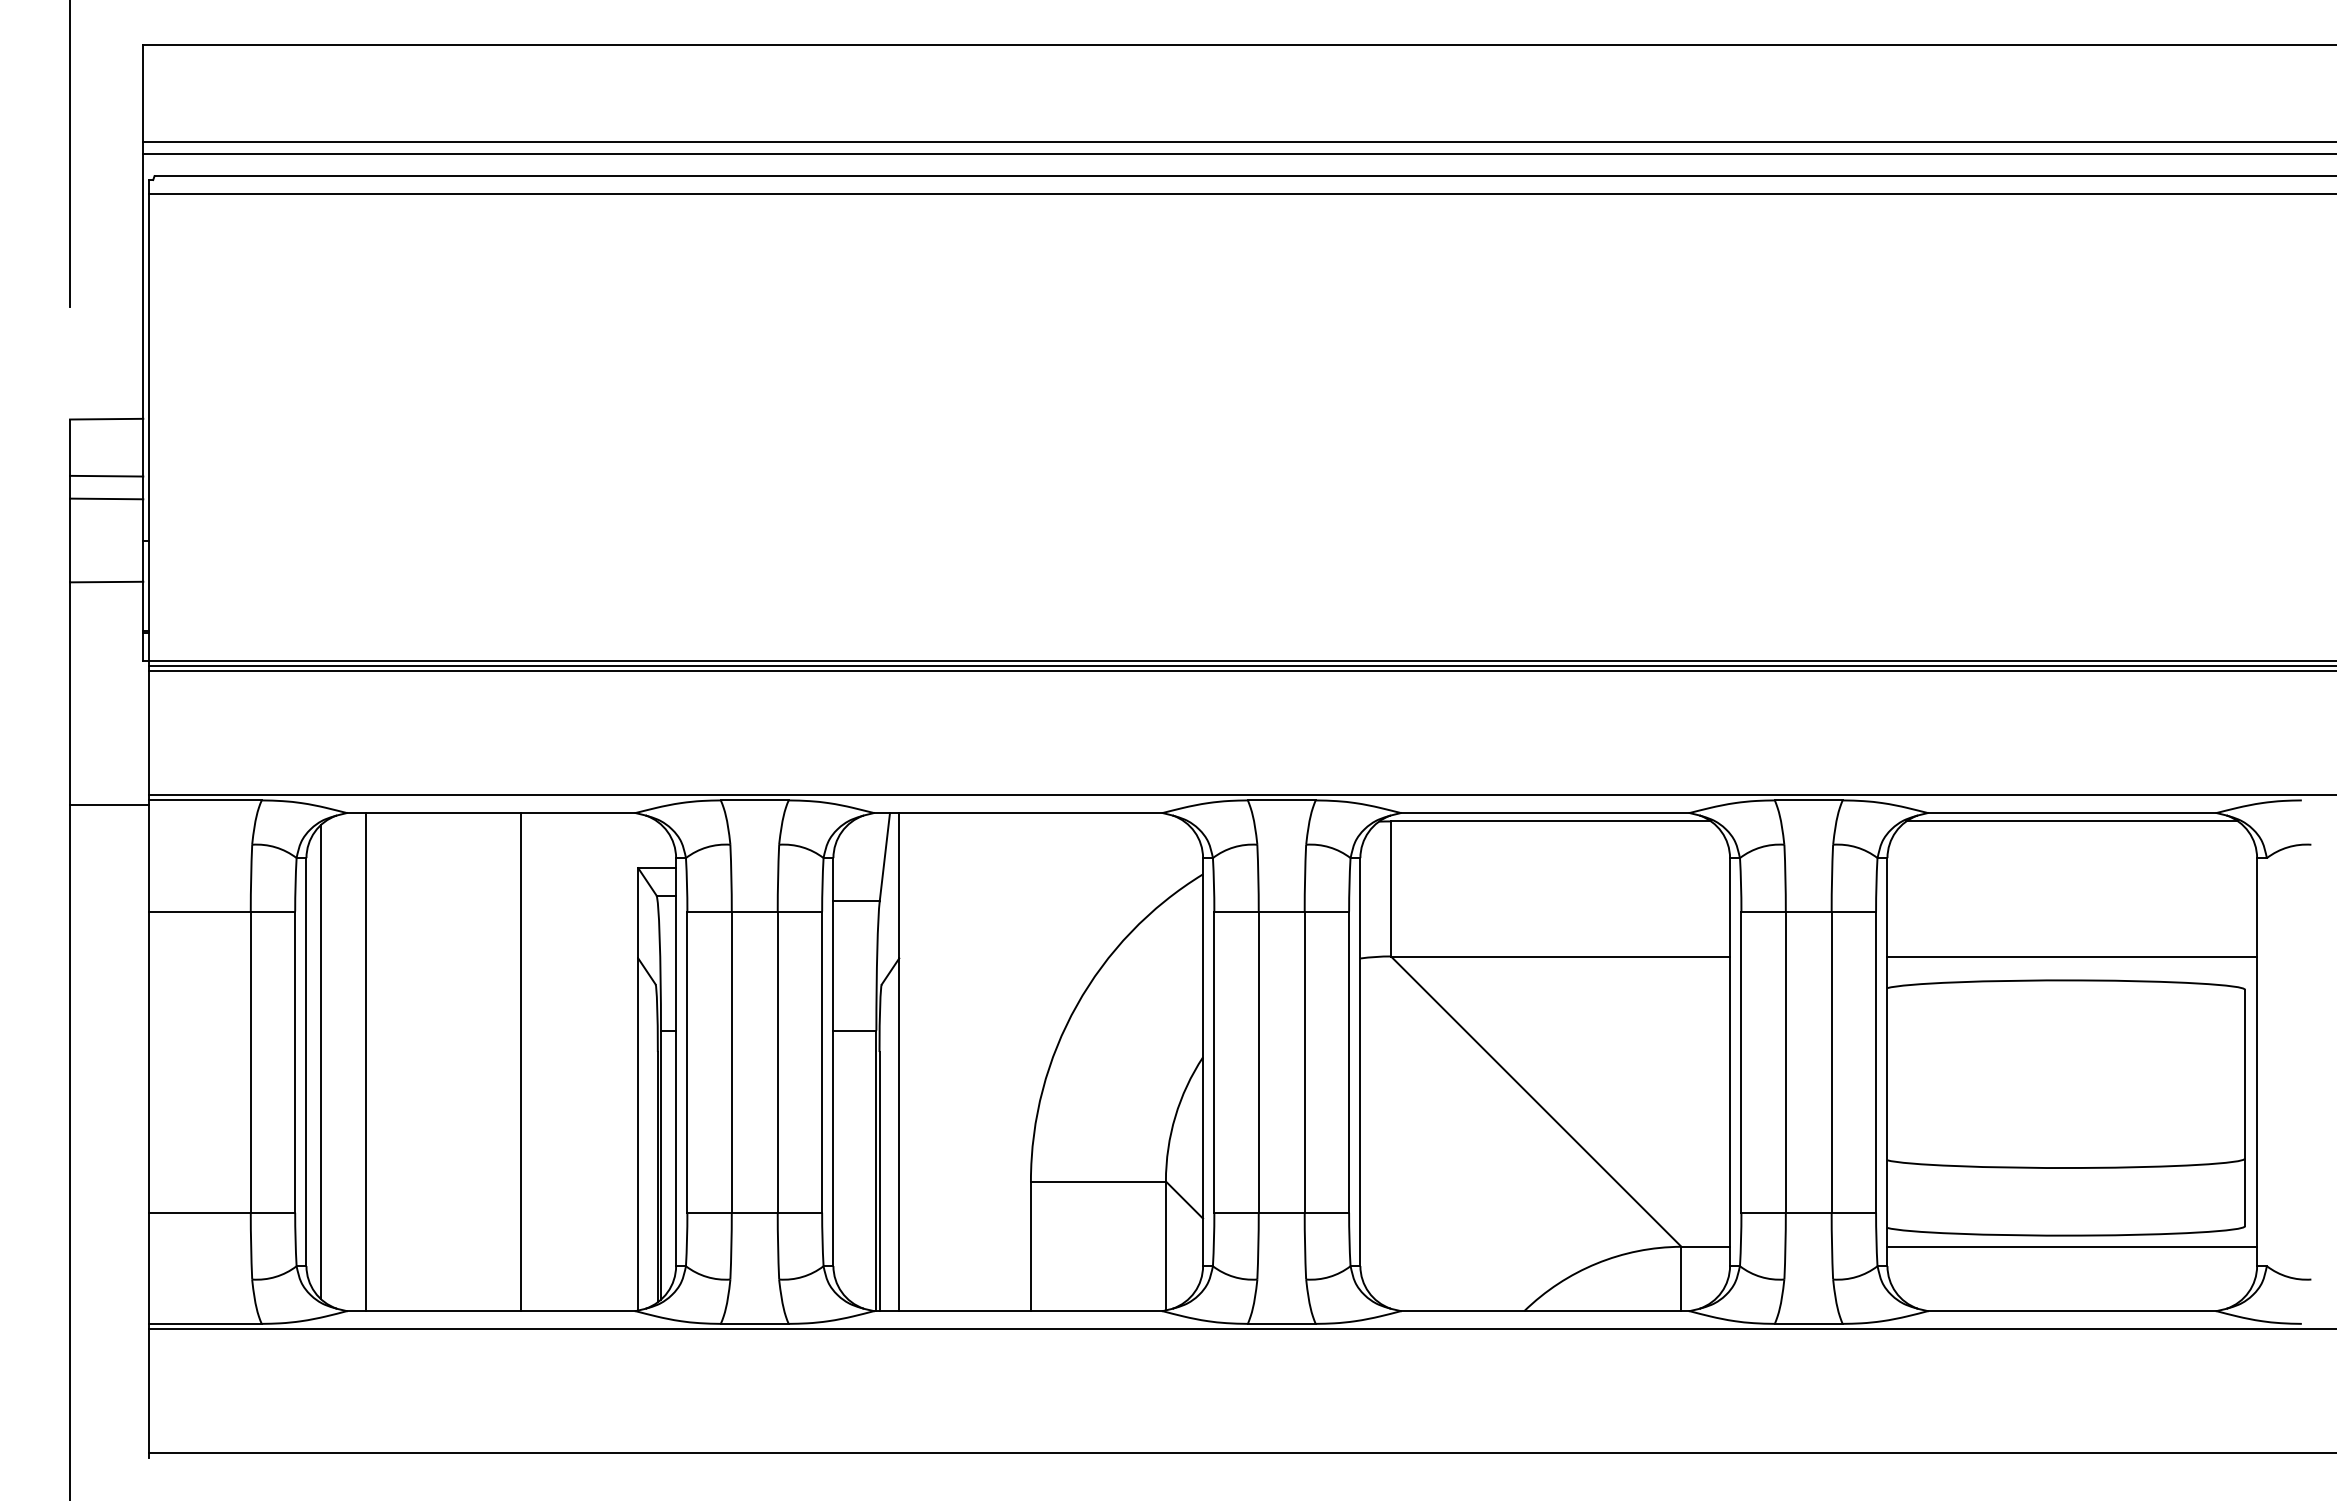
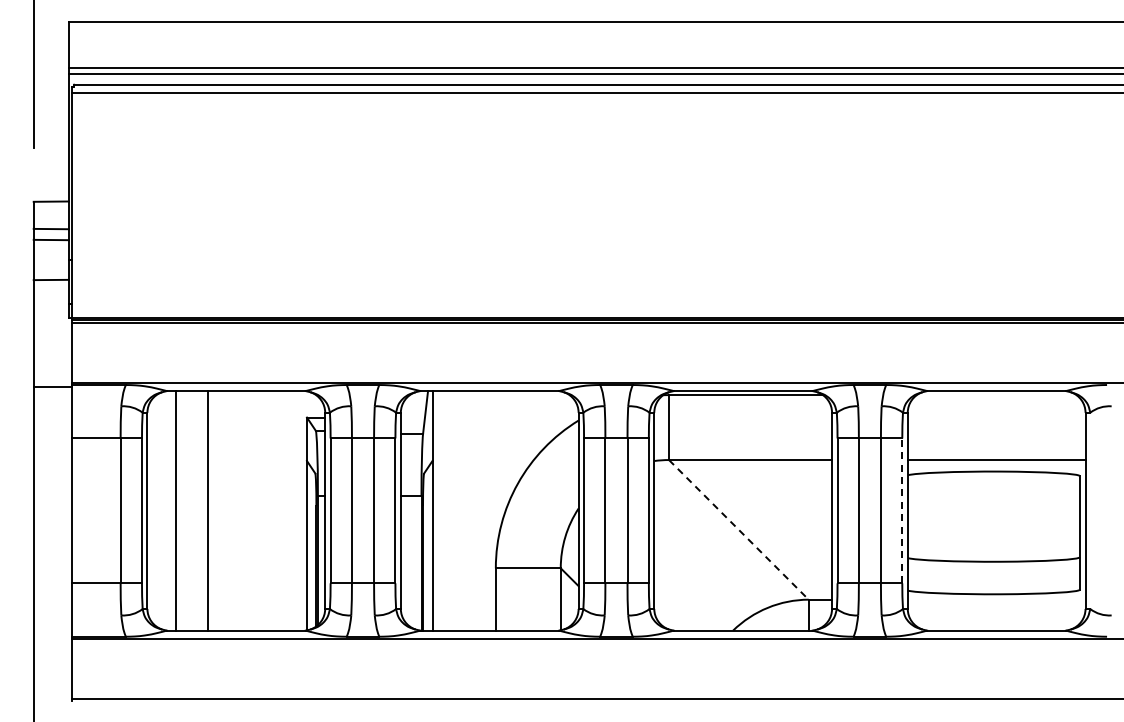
line: (2071, 822) -> (996, 395), removed
line: (321, 1061) -> (154, 510), removed
line: (520, 1061) -> (207, 510), moved
line: (1876, 1061) -> (902, 510), solid -> dashed
line: (1535, 1100) -> (738, 529), solid -> dashed
line: (2071, 1246) -> (996, 599), removed

